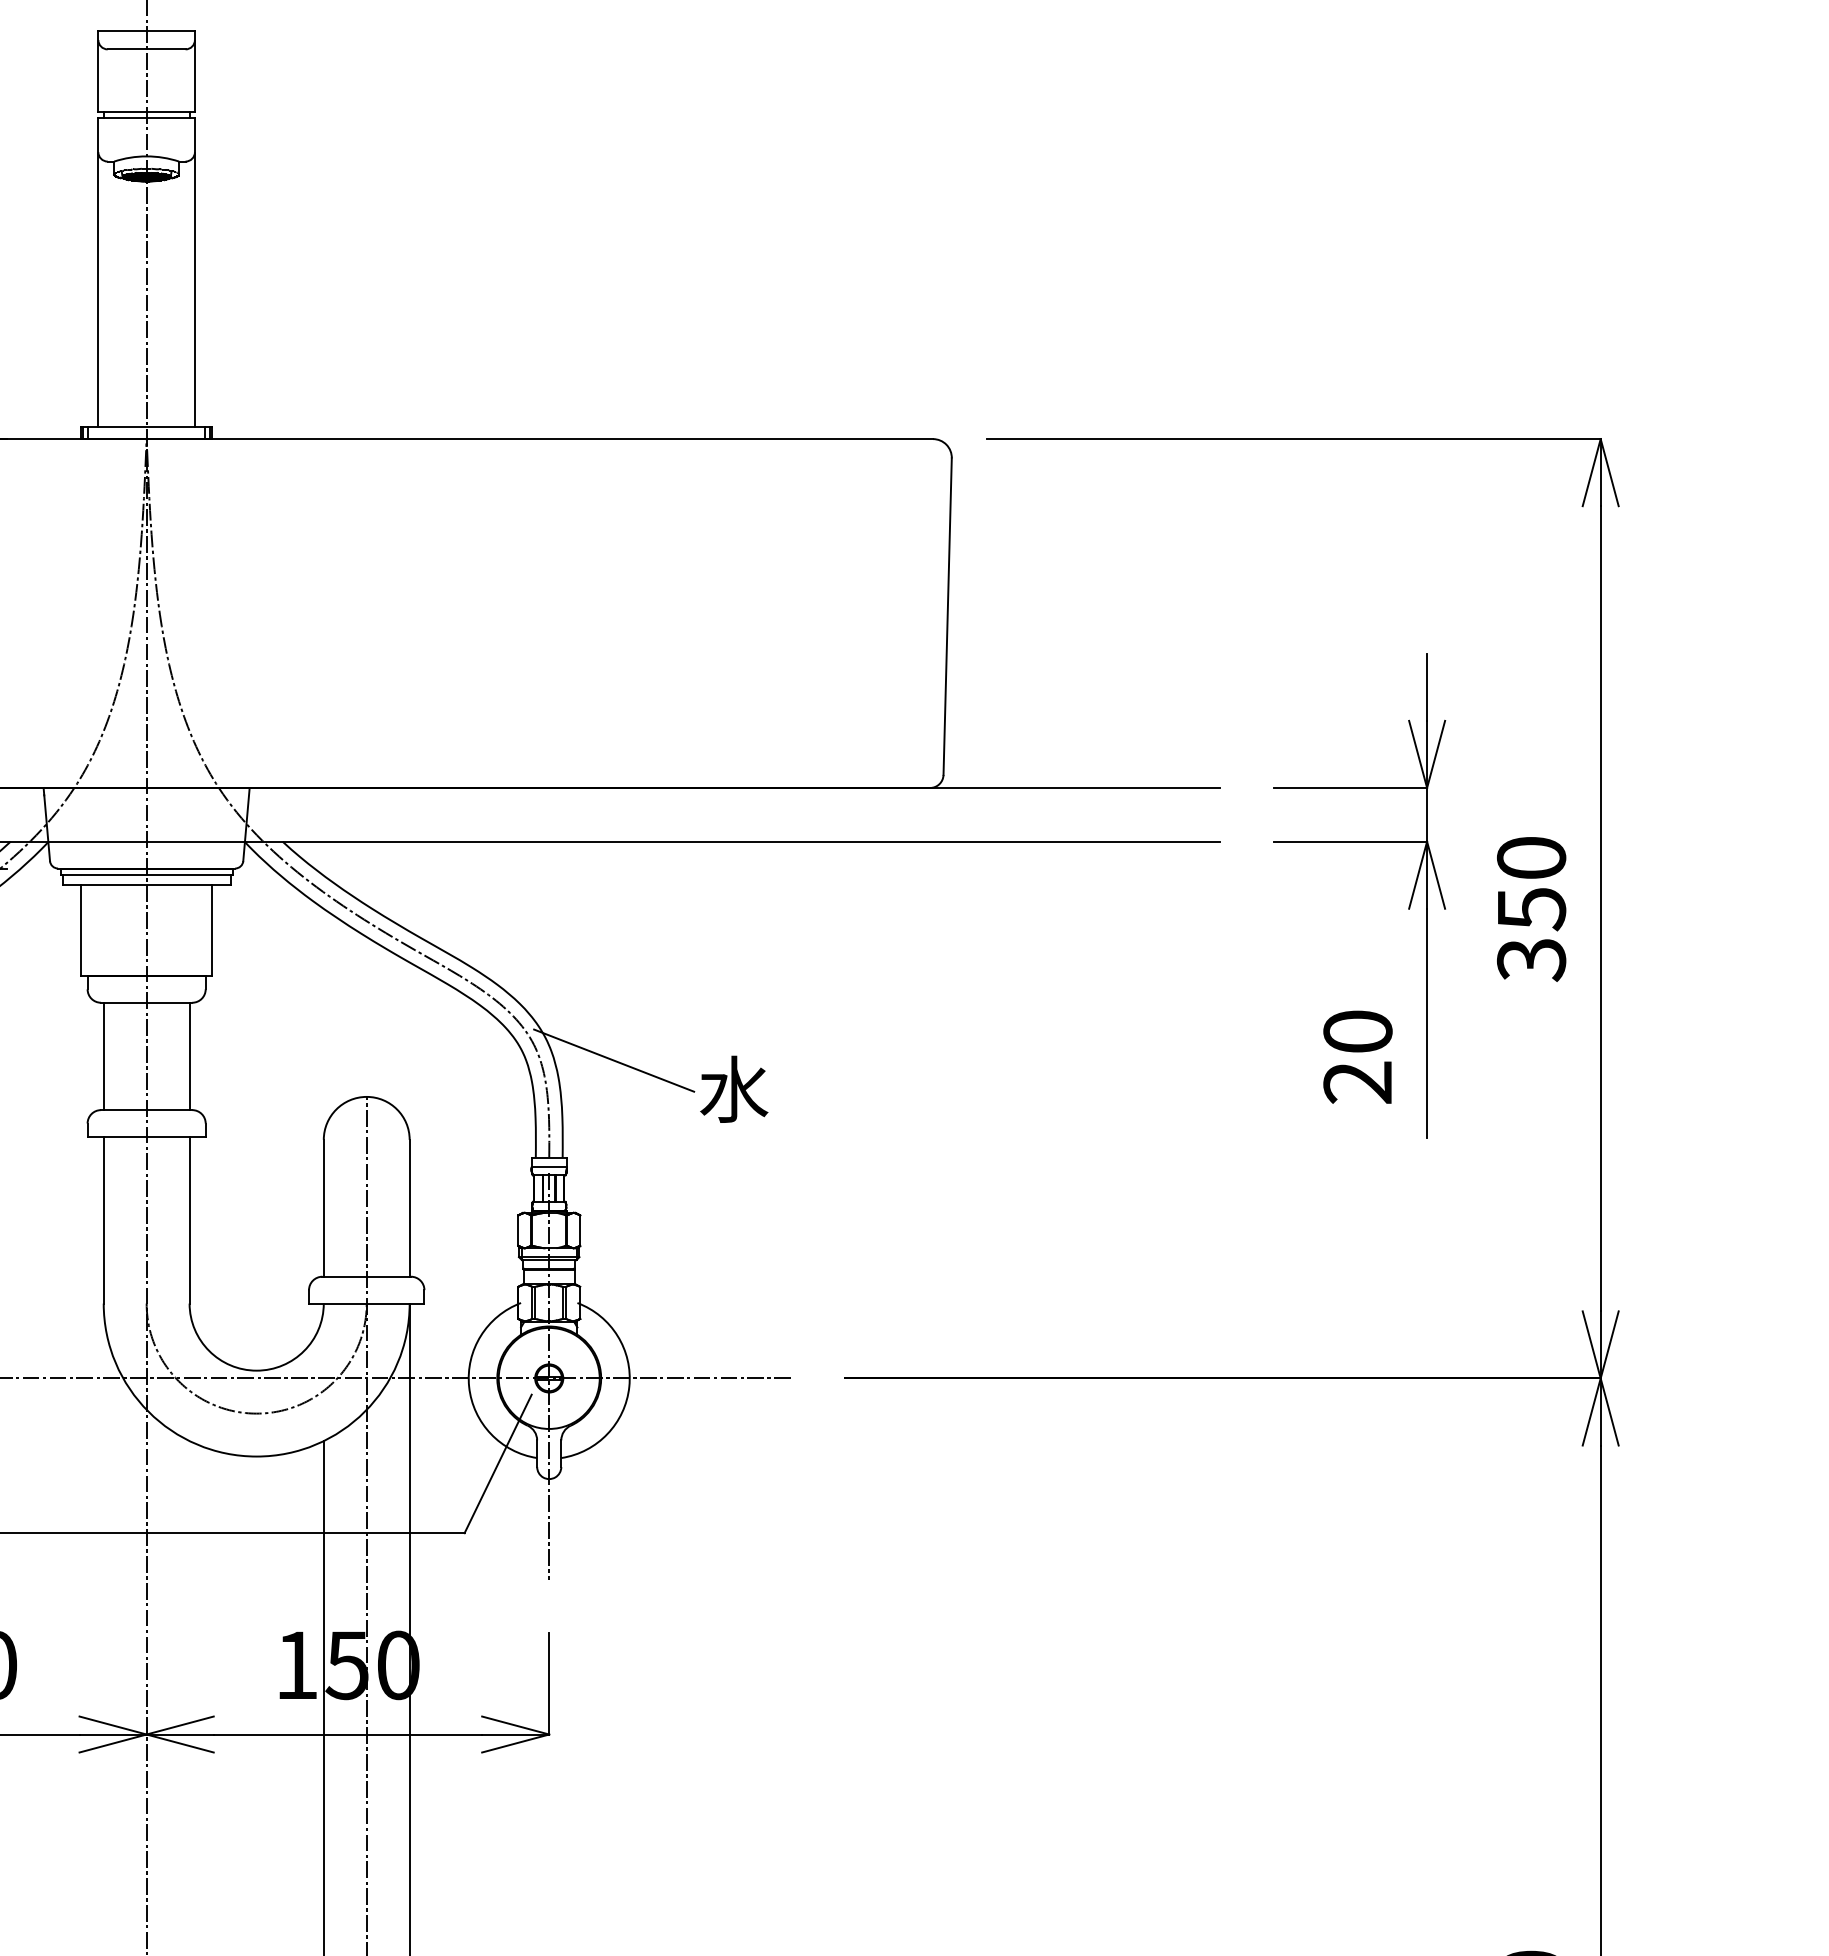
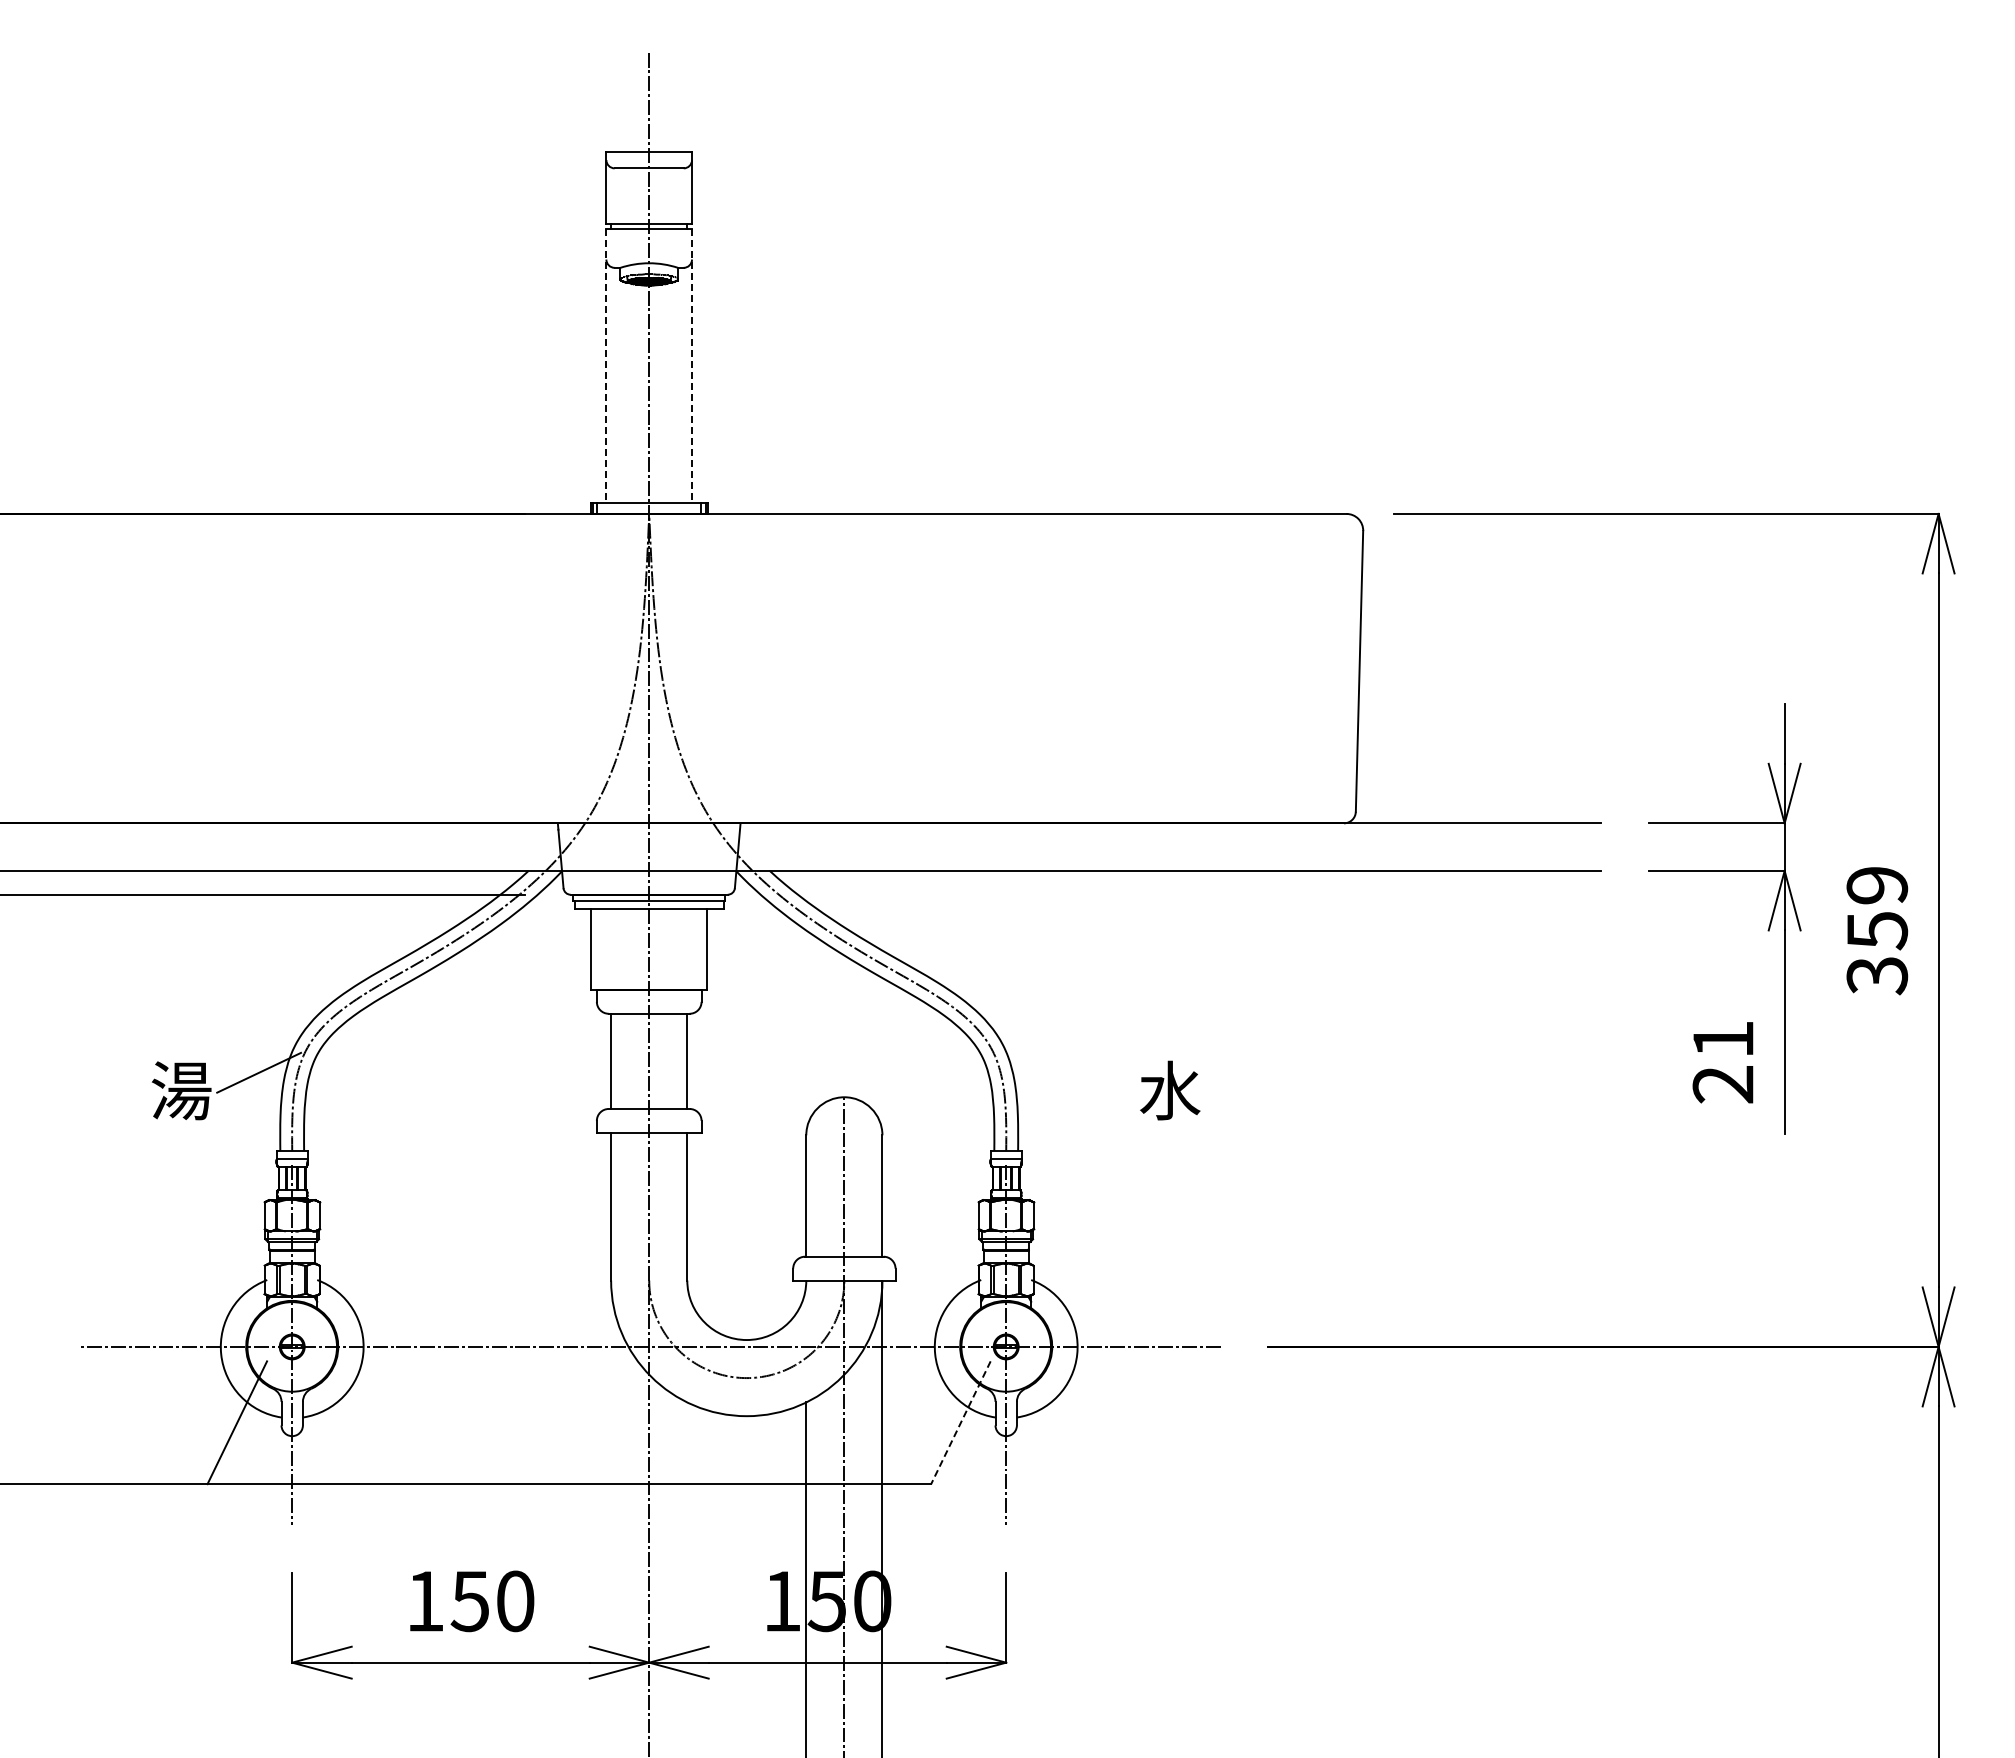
line: (98, 272) -> (606, 366), solid -> dashed
line: (195, 272) -> (692, 366), solid -> dashed
text: (1531, 858) -> (1877, 885), 350 -> 359
text: (1358, 1030) -> (1723, 1038), 20 -> 21
line: (613, 1059) -> (1063, 1064), removed
line: (497, 1464) -> (960, 1423), solid -> dashed

